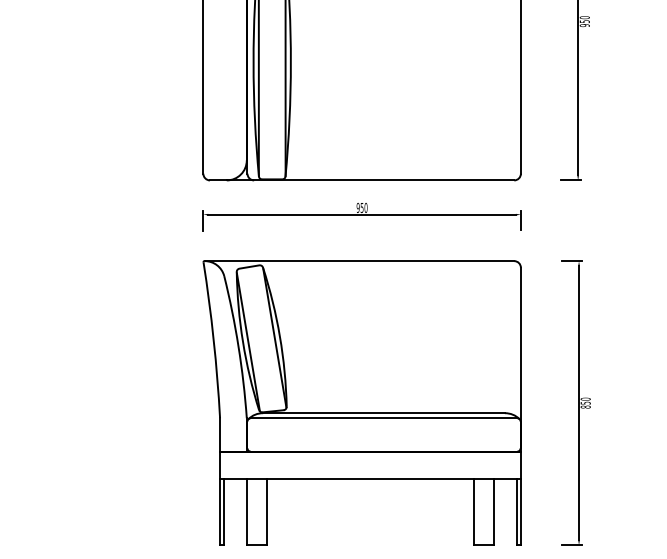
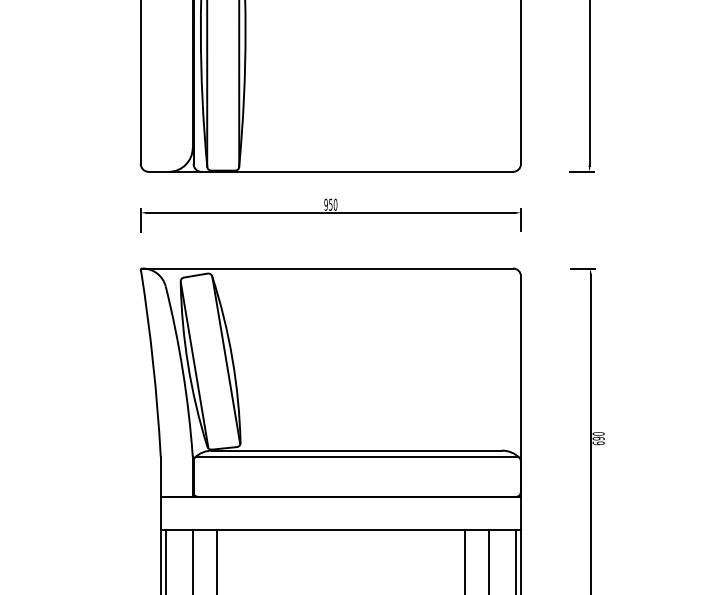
text: (585, 404) -> (598, 440), 850 -> 690

